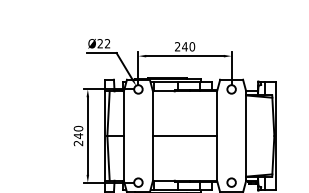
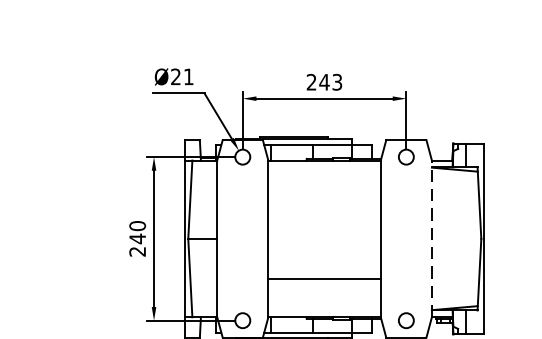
text: (107, 43) -> (188, 76), Ø22 -> Ø21
text: (192, 46) -> (337, 81), 240 -> 243
line: (184, 136) -> (323, 280), moved
line: (246, 136) -> (432, 239), solid -> dashed

